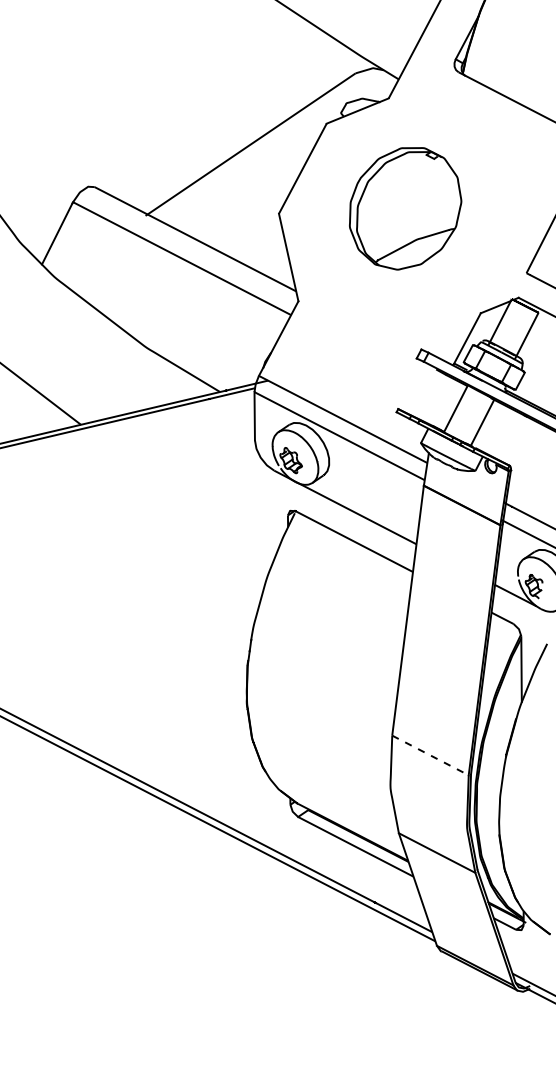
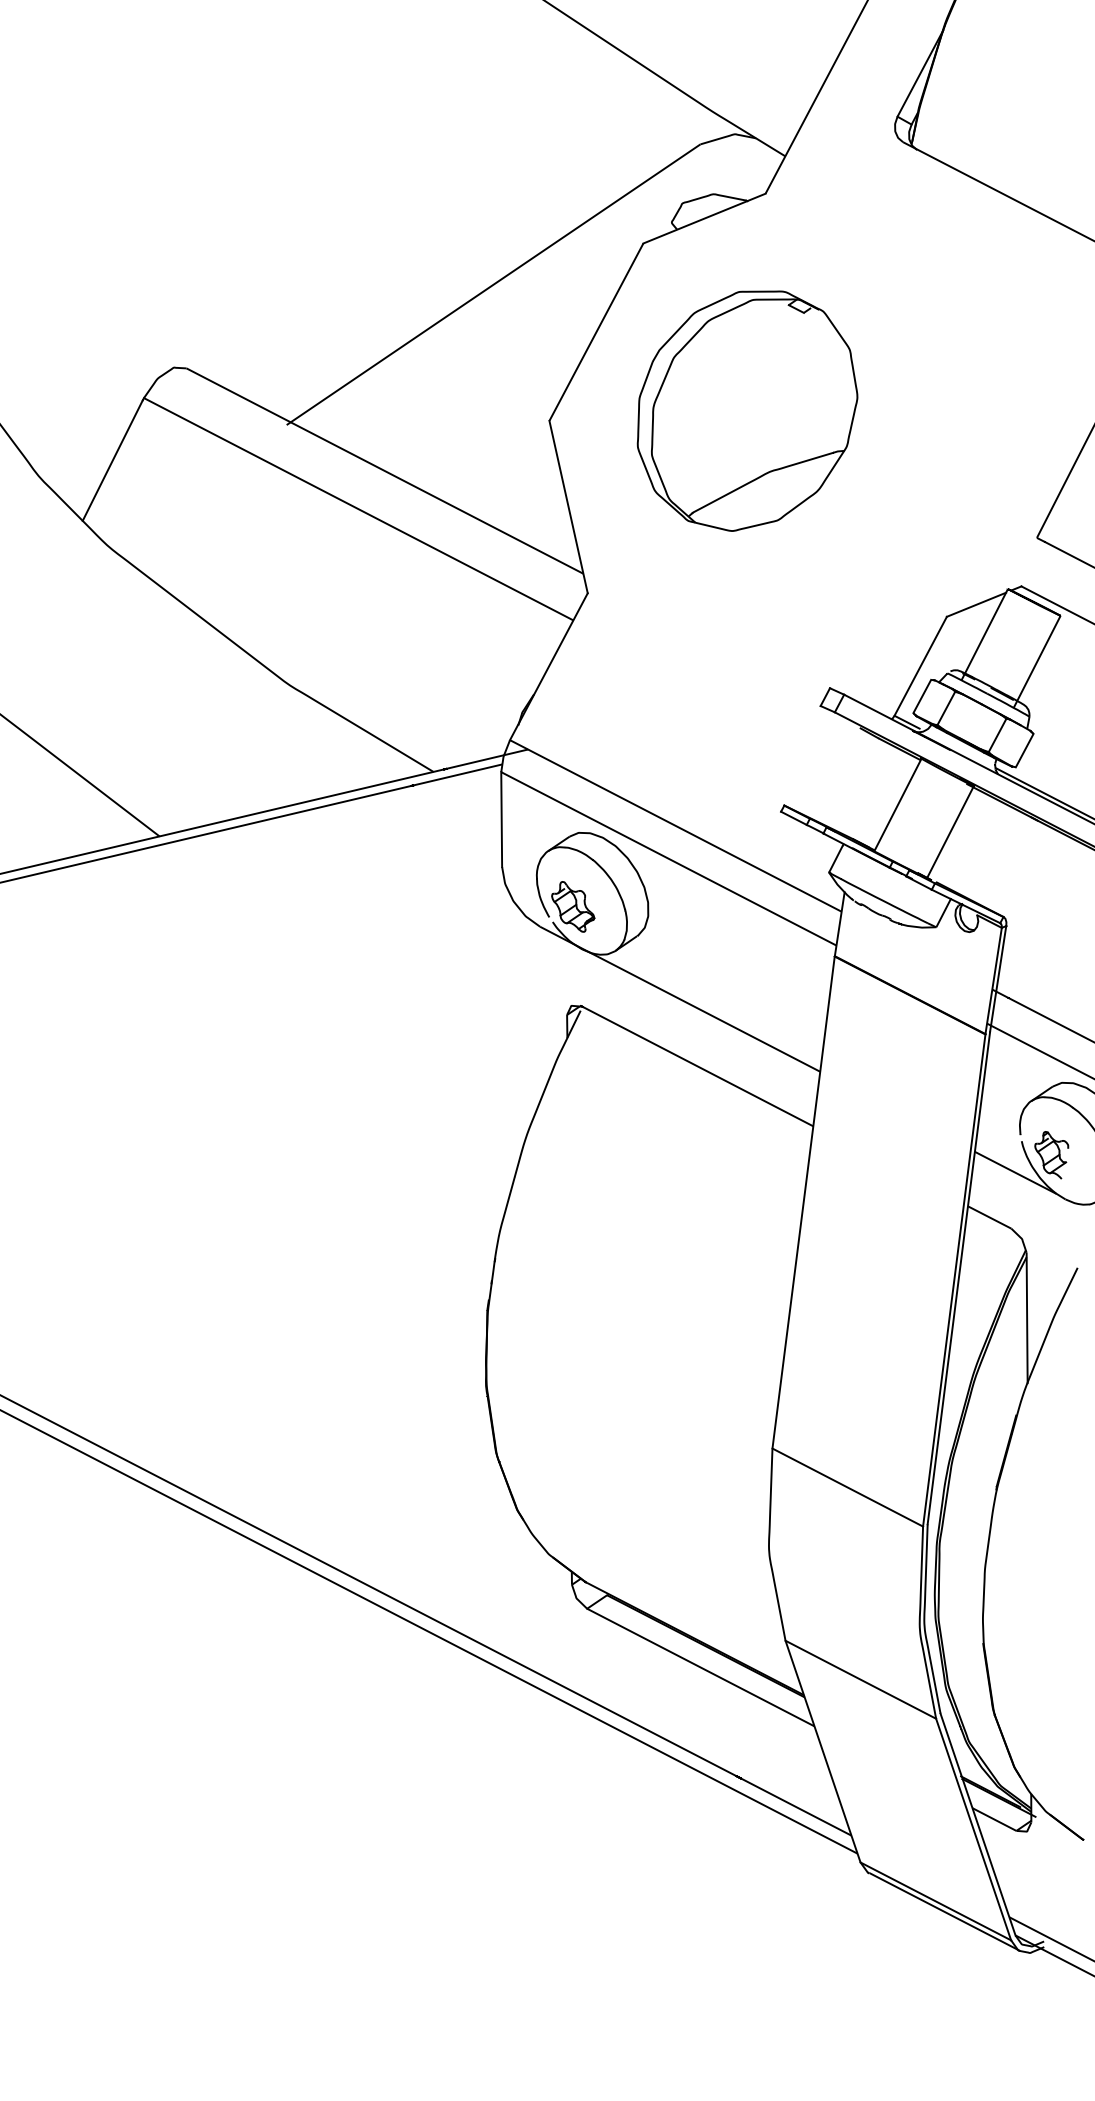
part: (405, 208) -> (747, 410), moved
line: (430, 755) -> (847, 1487), dashed -> solid

